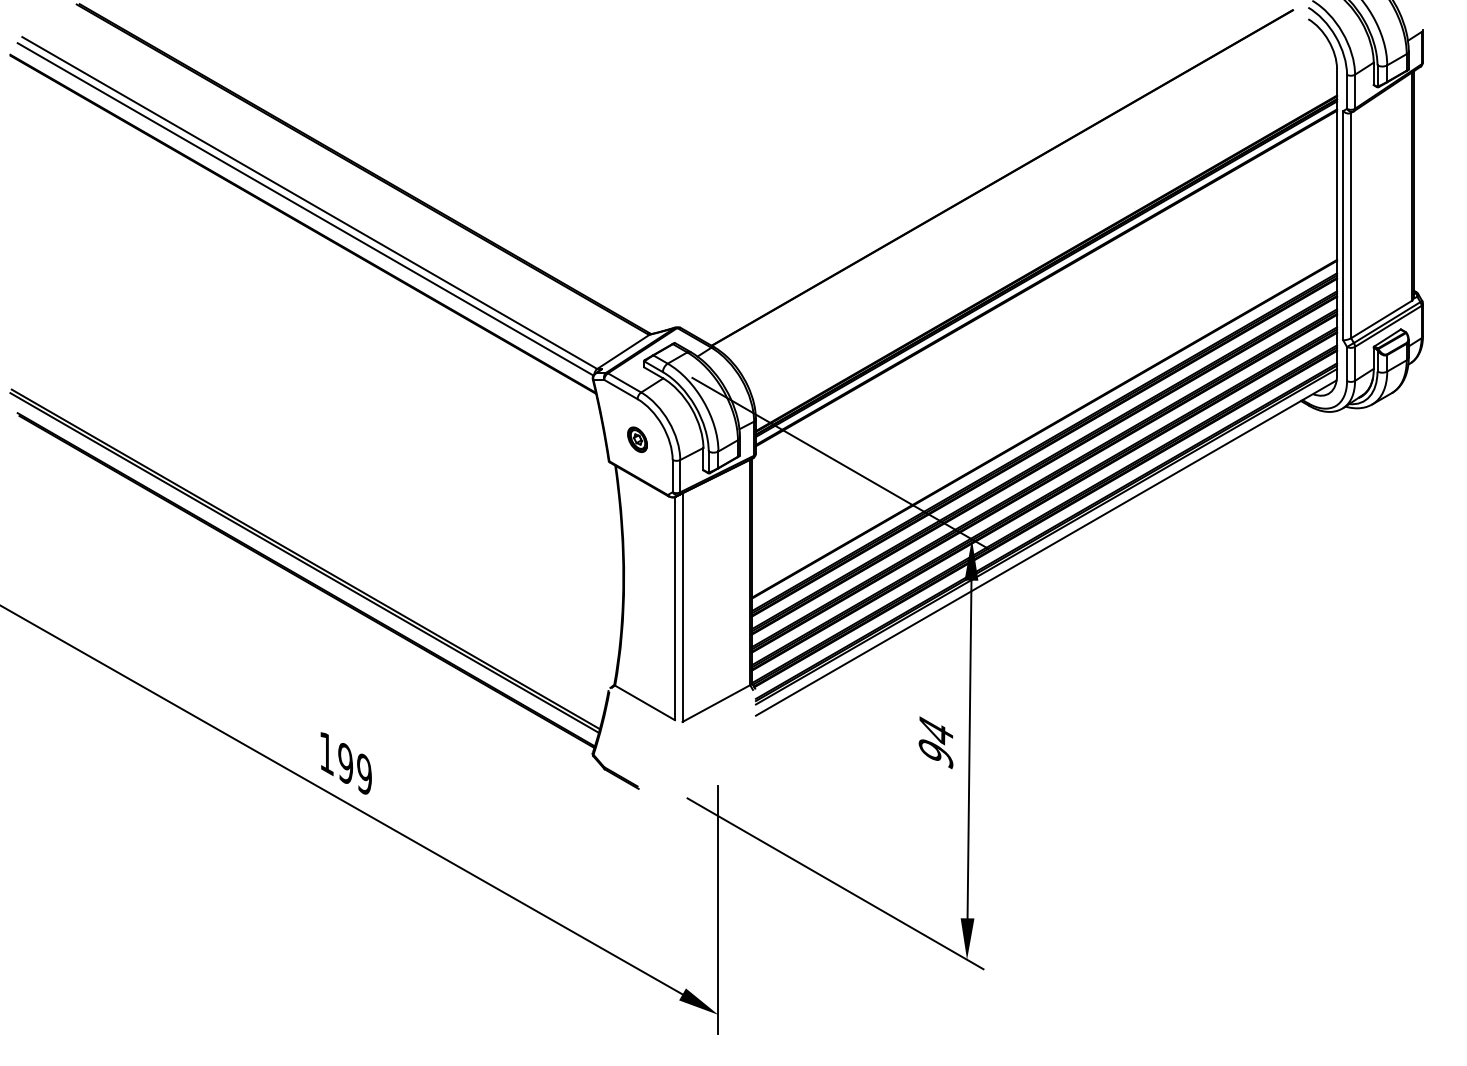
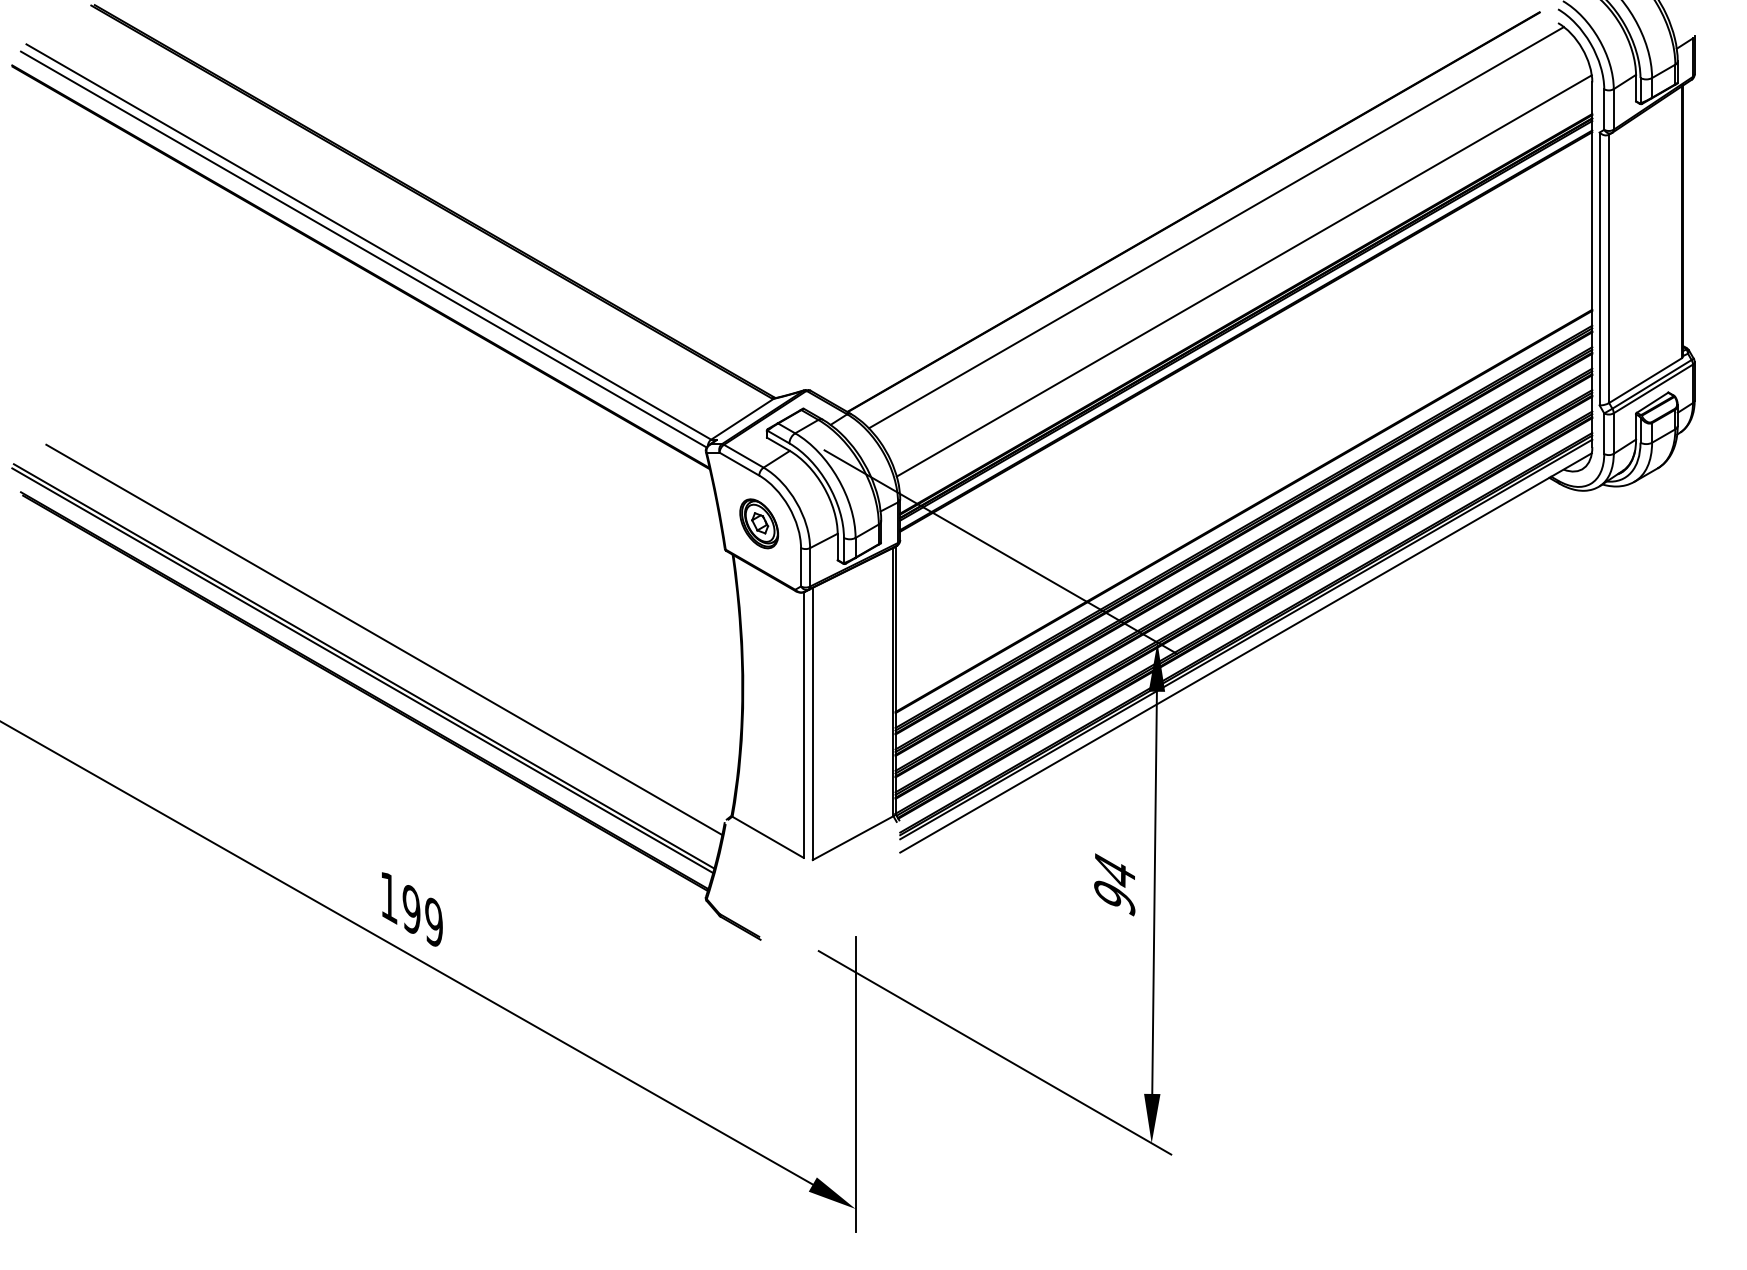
line: (1021, 190) -> (1216, 227), added
line: (1044, 231) -> (1243, 275), added
part: (637, 439) -> (759, 523), size x1.67
line: (322, 536) -> (383, 639), added

